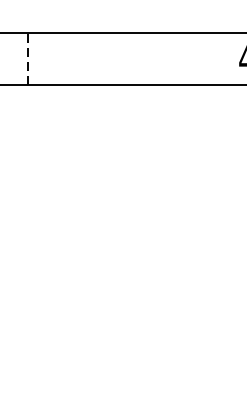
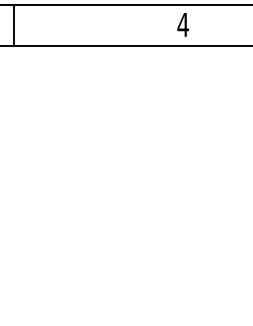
line: (28, 57) -> (13, 24), dashed -> solid

